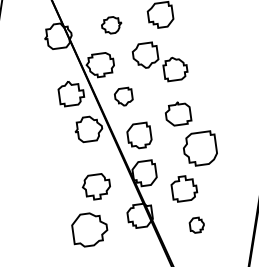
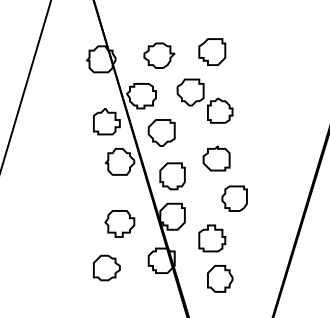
part: (111, 25) -> (159, 55), size x1.43
part: (123, 96) -> (161, 132), size x1.43
part: (199, 148) -> (234, 198), size x0.71
part: (197, 224) -> (220, 278), size x1.67
part: (89, 229) -> (106, 267), size x0.71

